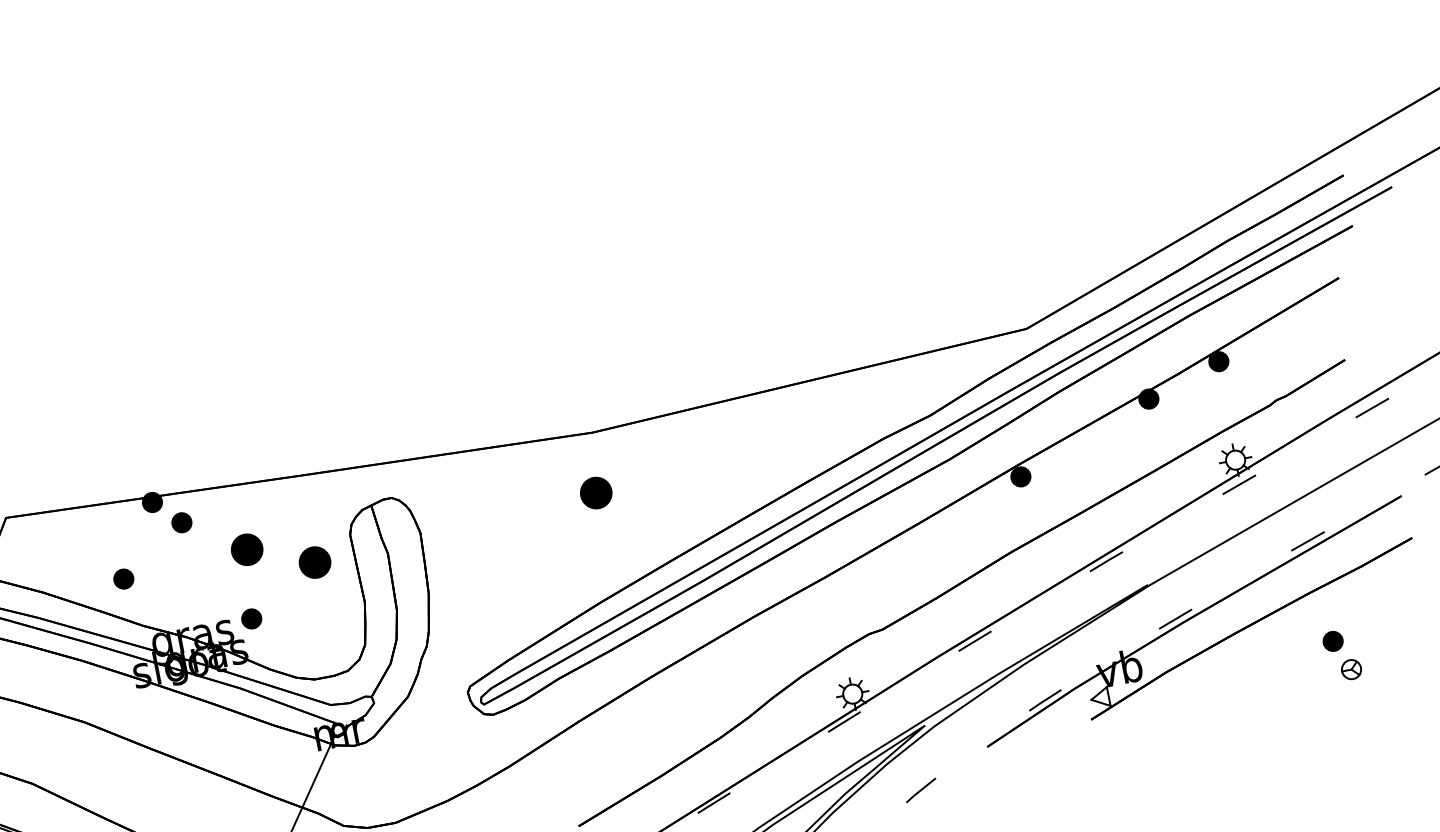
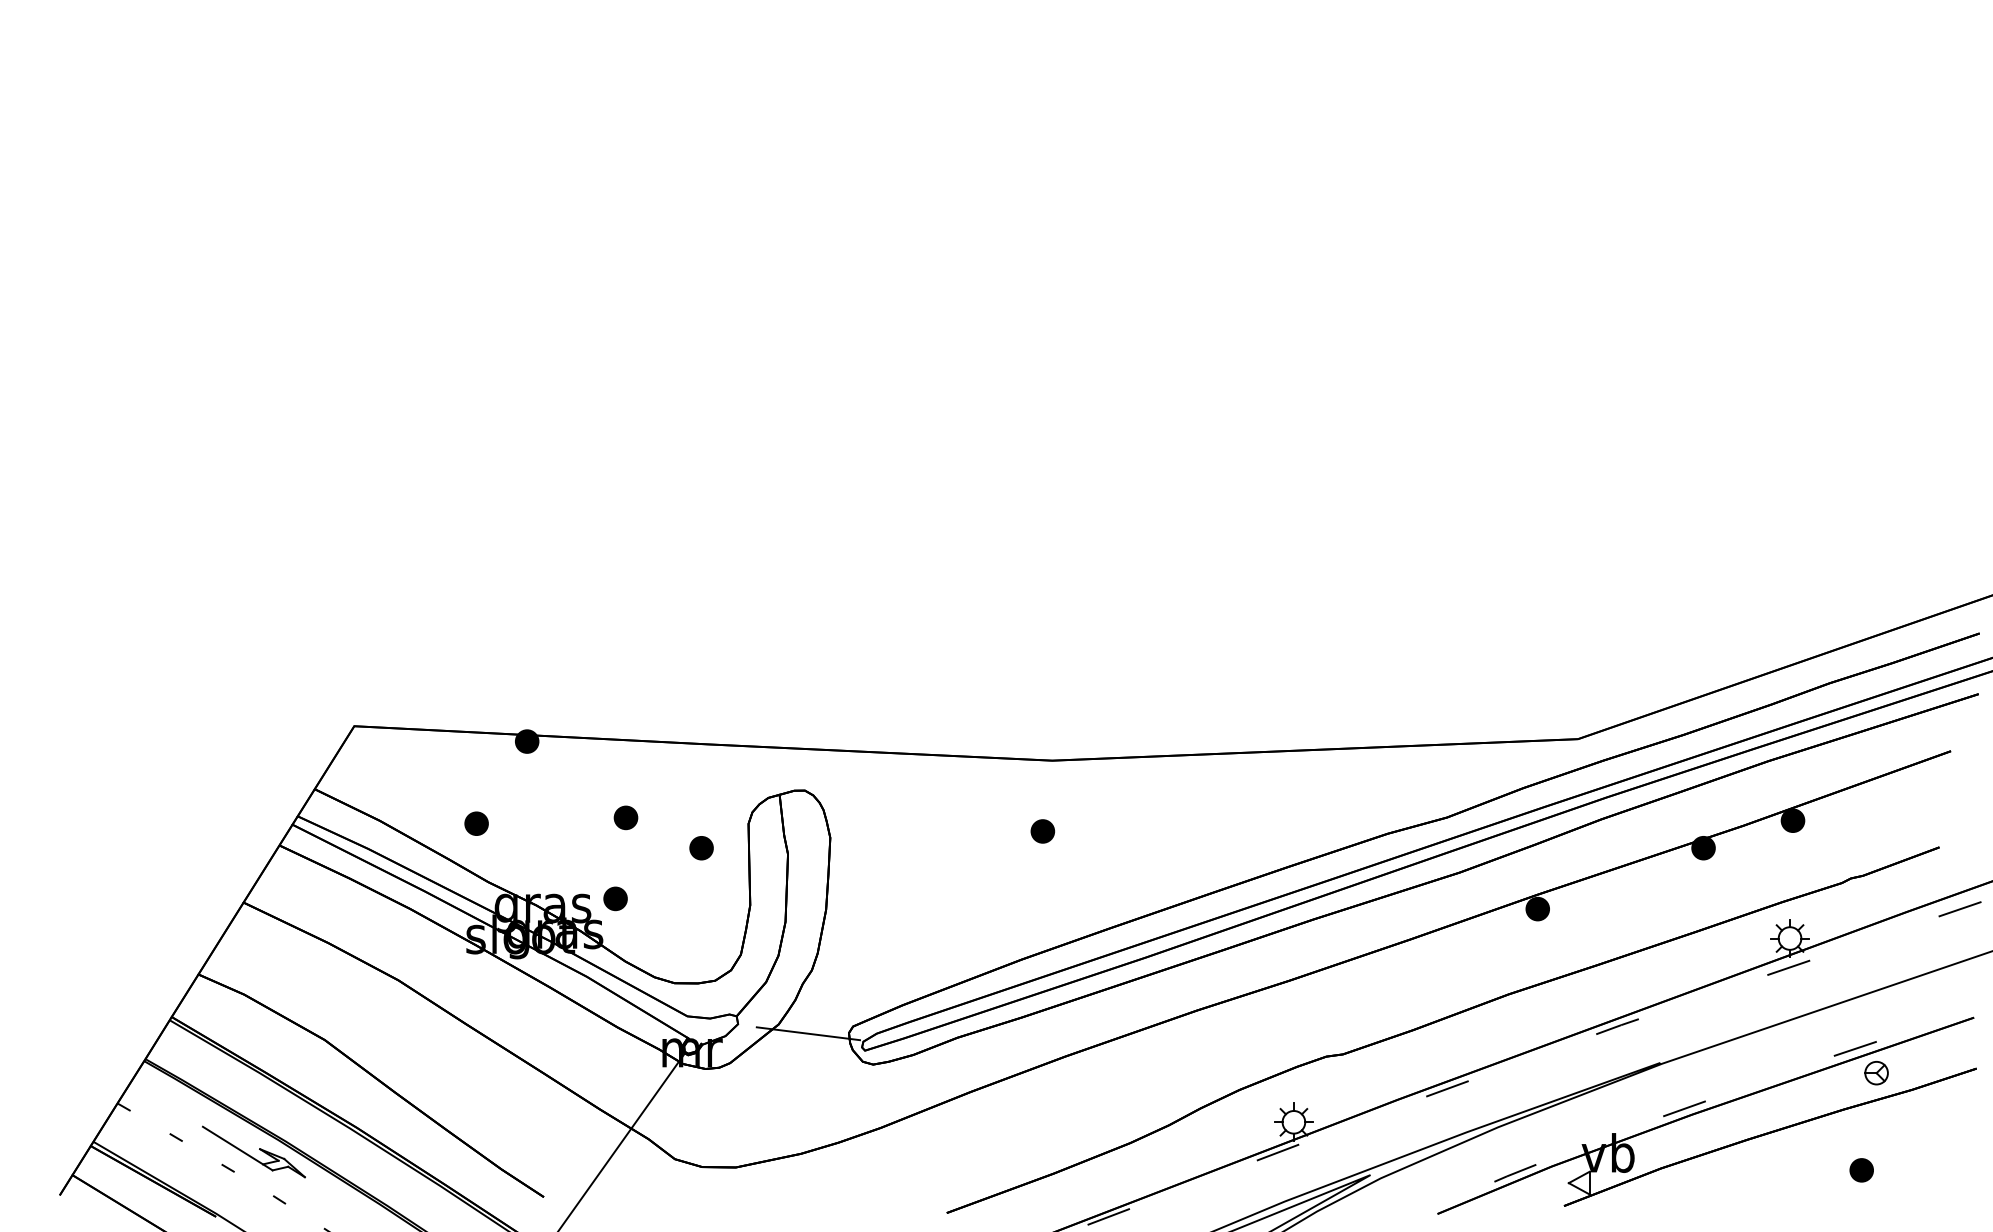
part: (596, 493) -> (1042, 831), size x0.62
part: (181, 522) -> (556, 771), removed
part: (246, 549) -> (625, 817), size x0.62
part: (315, 562) -> (701, 848), size x0.62
part: (1351, 669) -> (1876, 1073), moved
line: (433, 699) -> (807, 1033), added

